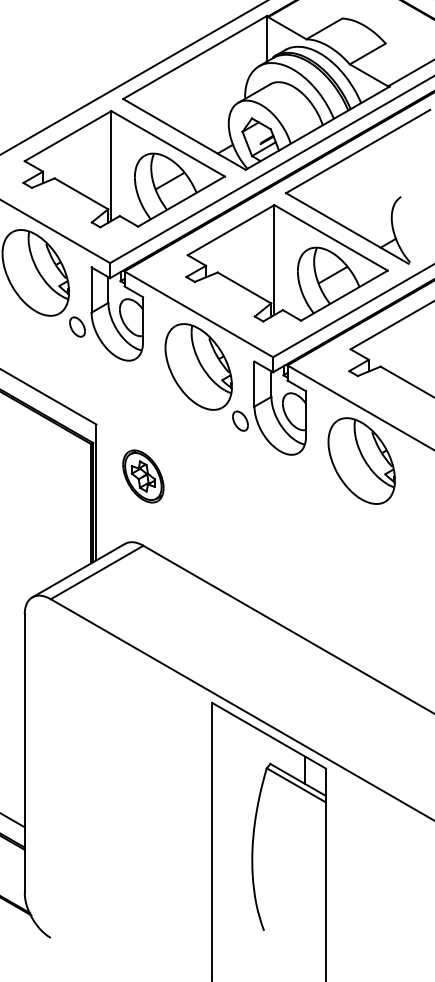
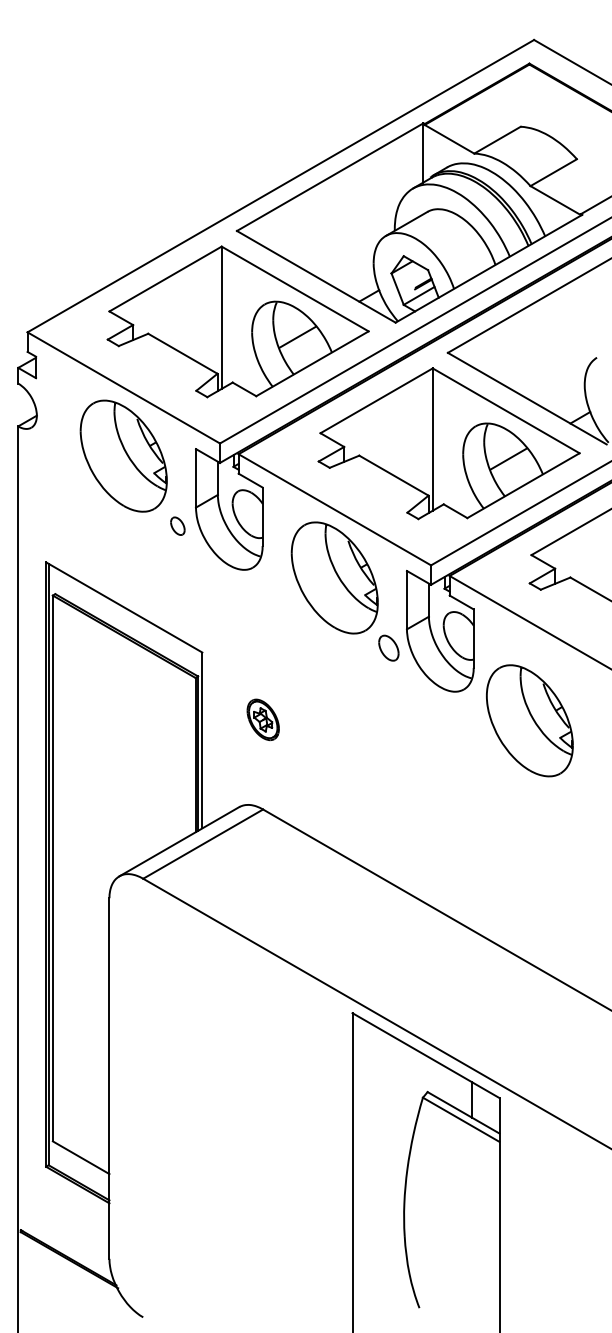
part: (77, 326) -> (177, 525), size x0.7
part: (361, 460) -> (529, 720), moved
part: (143, 476) -> (263, 719), size x0.6

